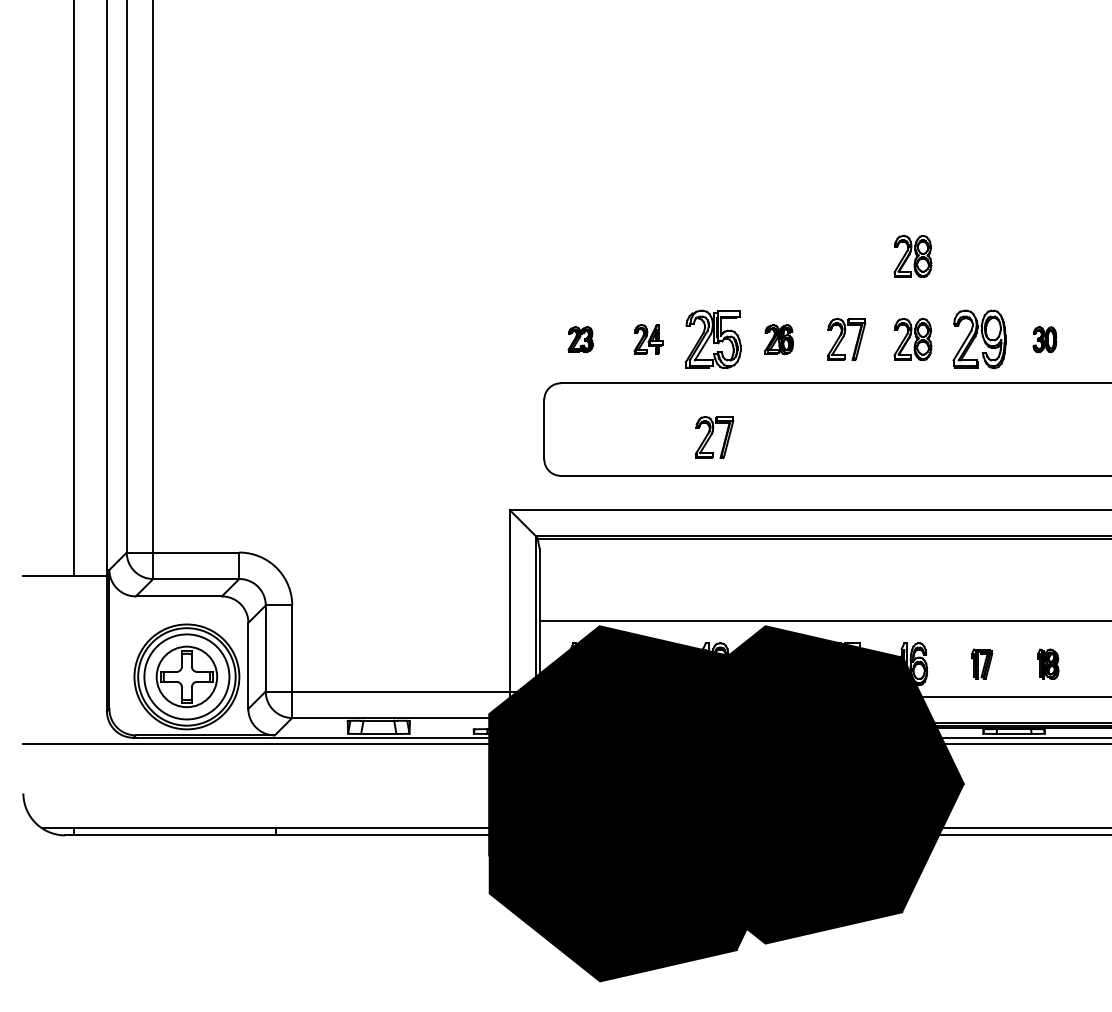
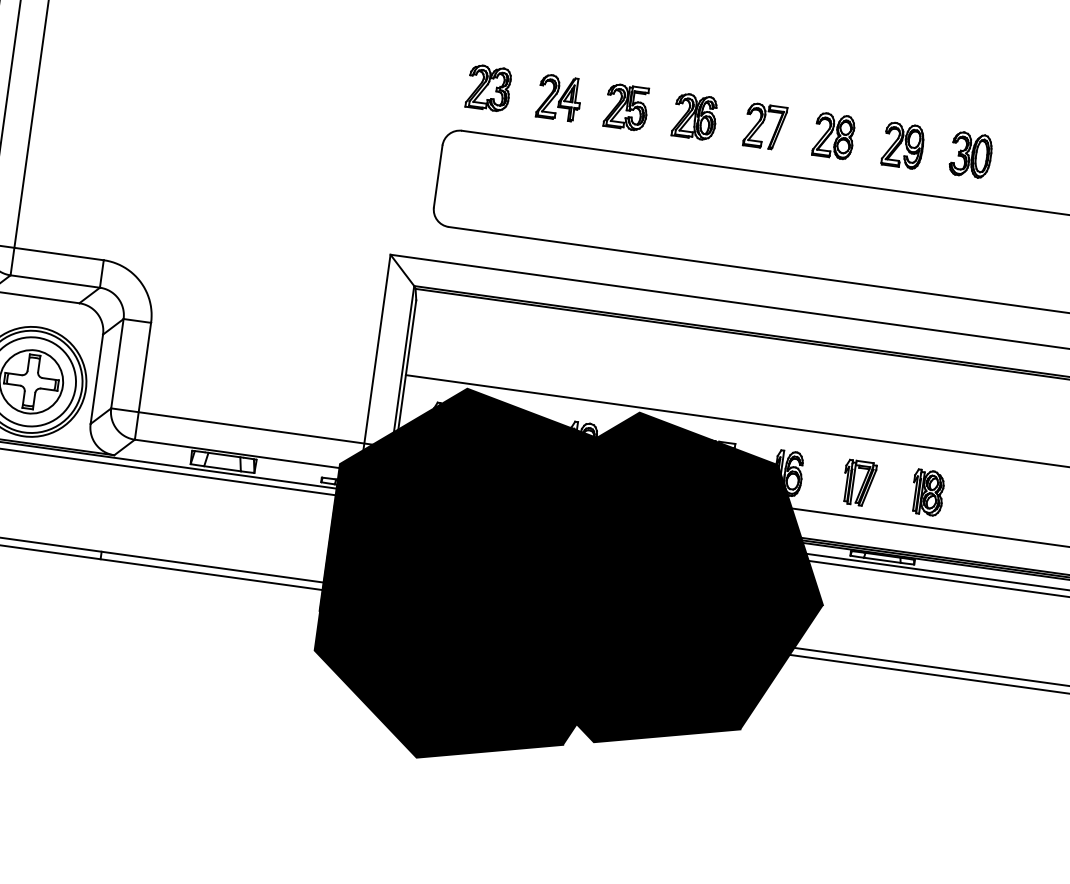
part: (912, 256) -> (845, 49), removed
part: (580, 339) -> (488, 88), size x1.67
part: (648, 339) -> (559, 97), size x1.43
part: (712, 339) -> (625, 107), size x0.71
part: (778, 339) -> (694, 116), size x1.43
part: (979, 339) -> (903, 145), size x0.71
part: (1044, 339) -> (970, 155), size x1.67
part: (714, 437) -> (613, 209), removed
part: (981, 663) -> (858, 482), size x1.43
part: (1048, 664) -> (928, 493), size x1.43

